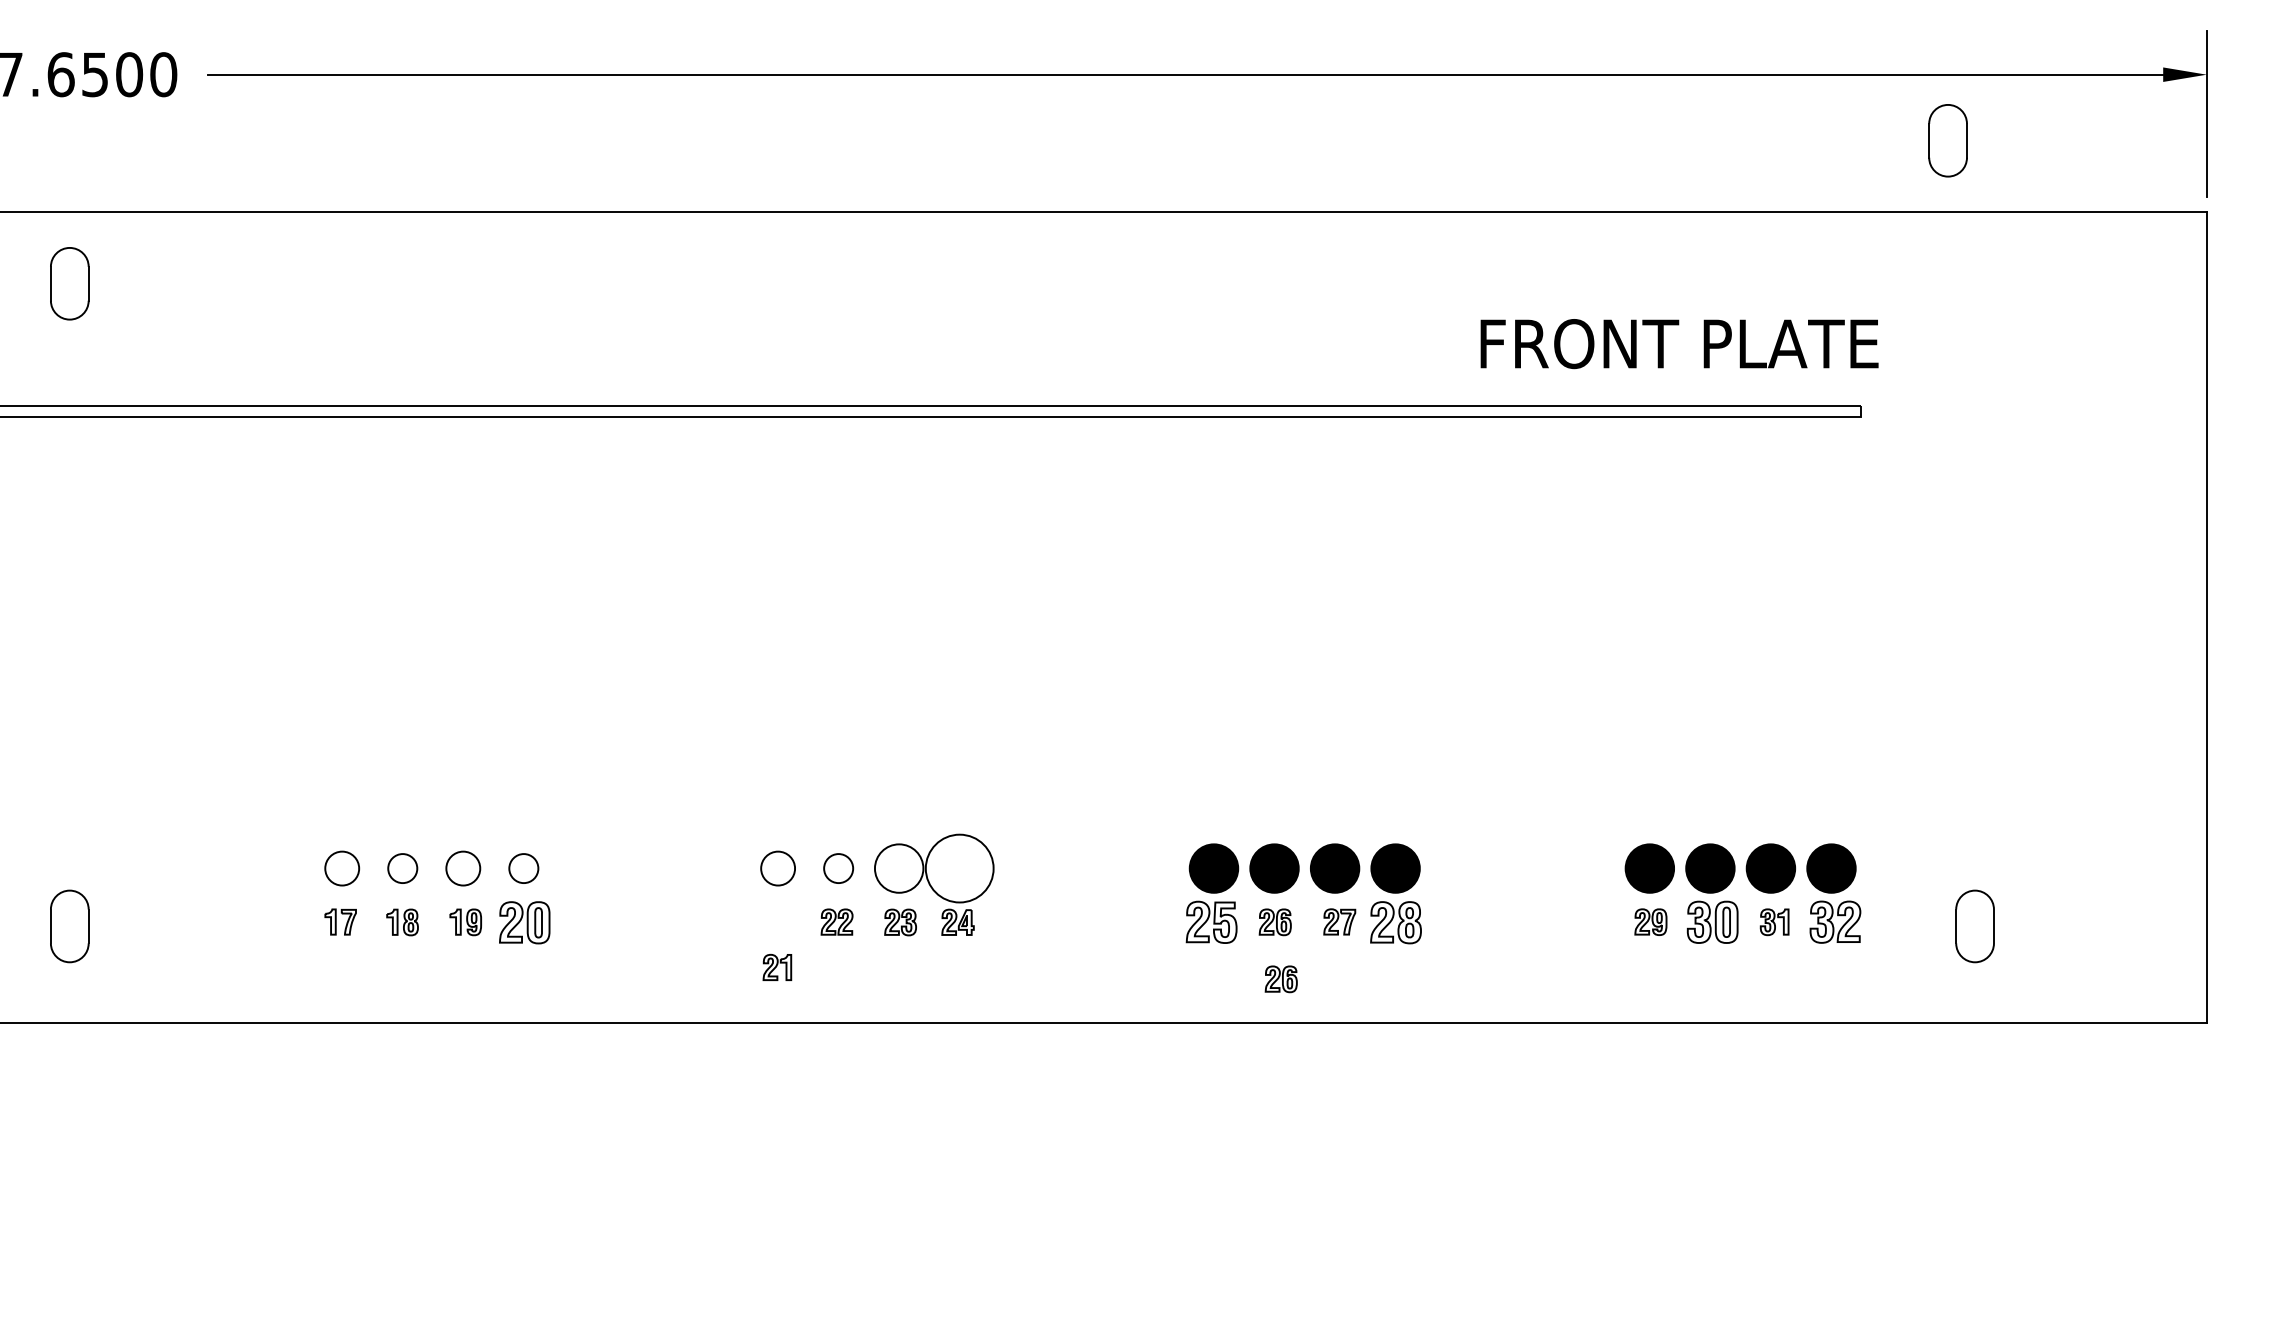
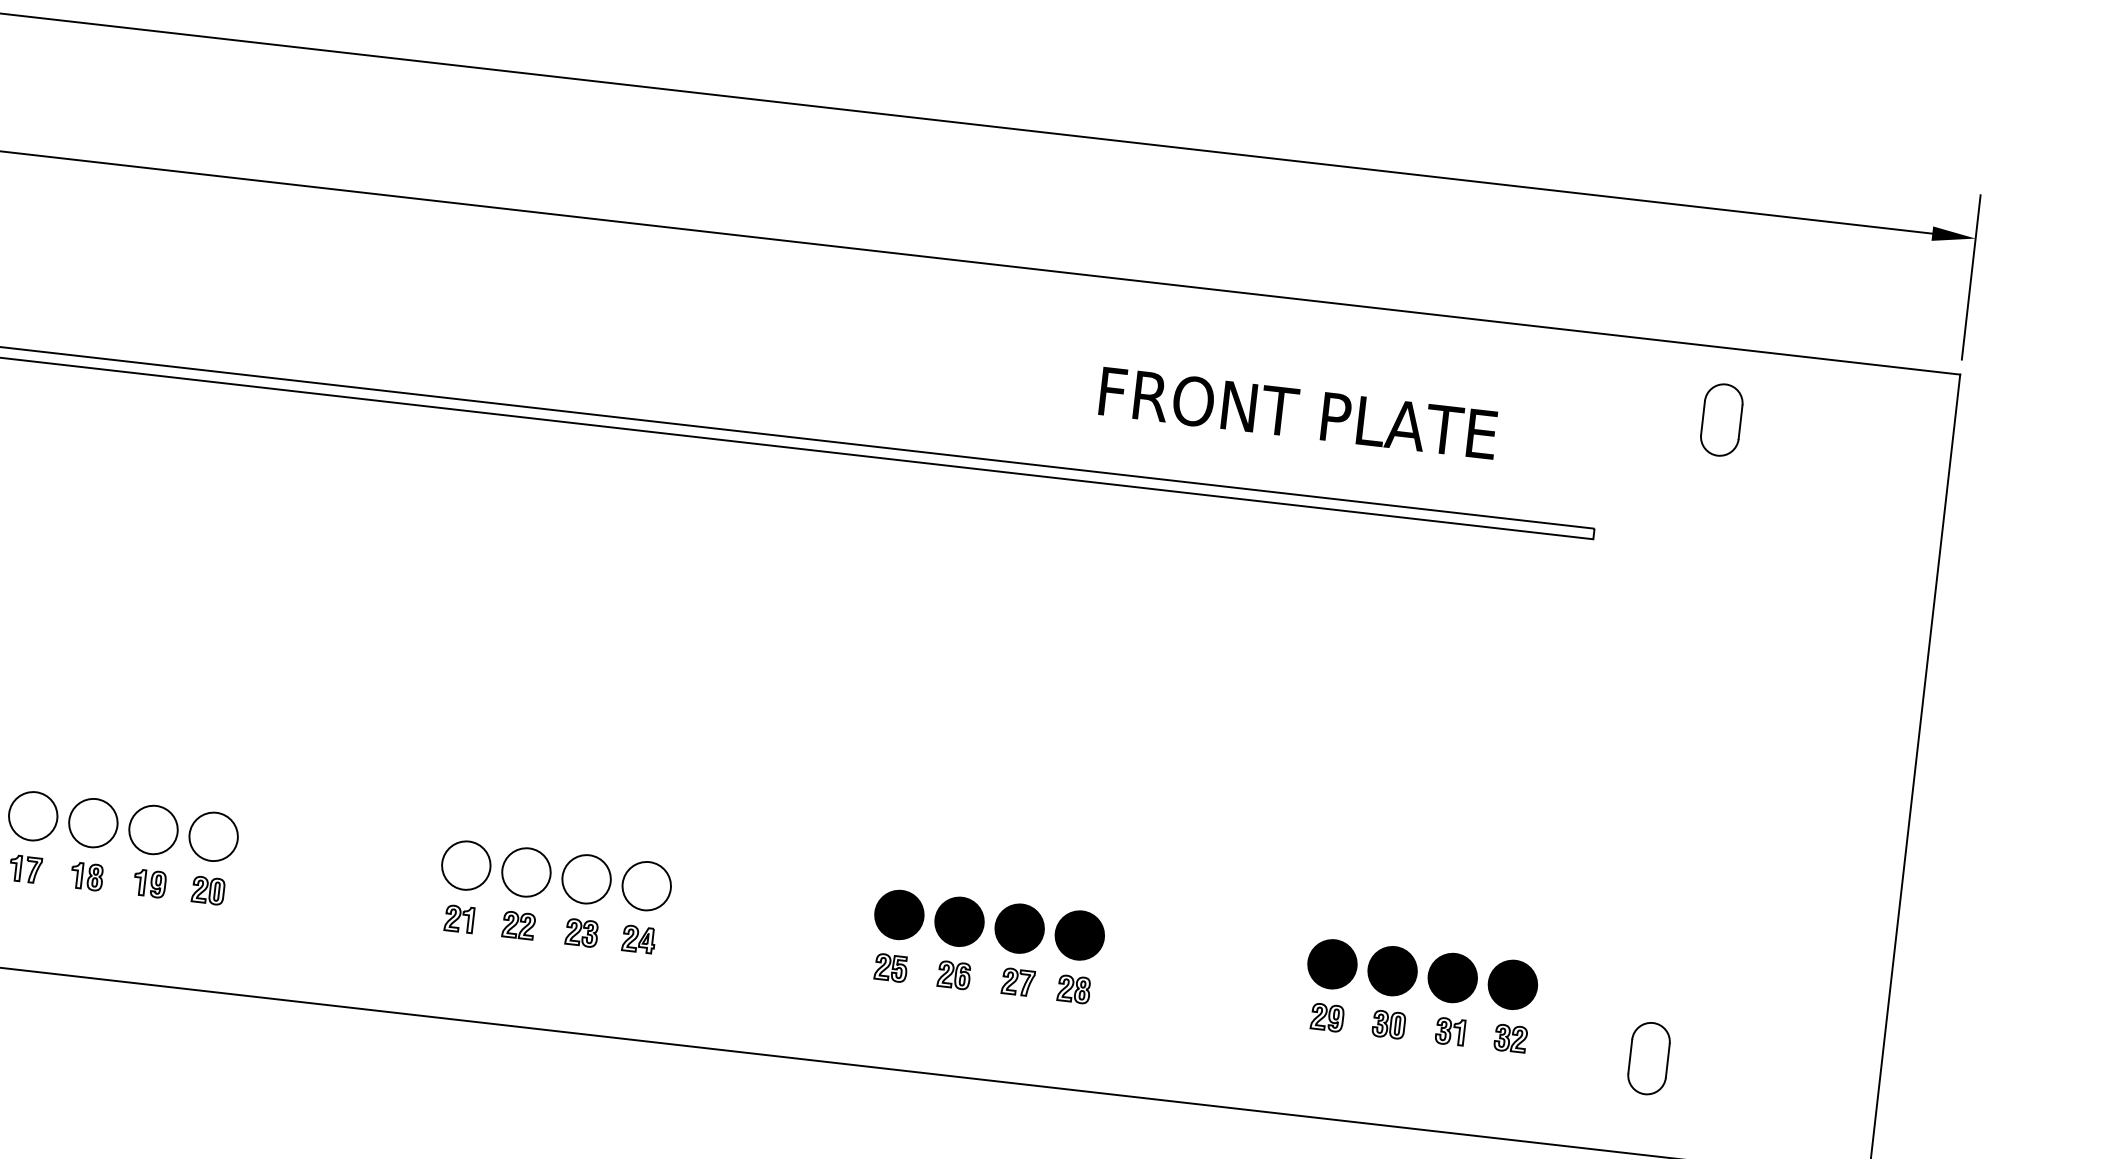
part: (1947, 140) -> (1721, 419), moved
text: (1679, 344) -> (1298, 413), moved
circle: (342, 868) -> (33, 816), size x1.43
circle: (402, 868) -> (93, 823), size x1.67
circle: (463, 868) -> (153, 829), size x1.43
circle: (523, 868) -> (213, 836), size x1.67
circle: (777, 868) -> (465, 865), size x1.43
circle: (838, 868) -> (526, 872), size x1.67
circle: (959, 868) -> (646, 886), size x0.71
part: (1211, 921) -> (890, 967), size x0.62
part: (1712, 921) -> (1388, 1023), size x0.62
part: (524, 922) -> (208, 890), size x0.62
part: (1395, 922) -> (1073, 989), size x0.62
part: (1835, 922) -> (1510, 1038), size x0.62
part: (777, 966) -> (459, 918), moved
part: (1280, 979) -> (952, 1032), removed

